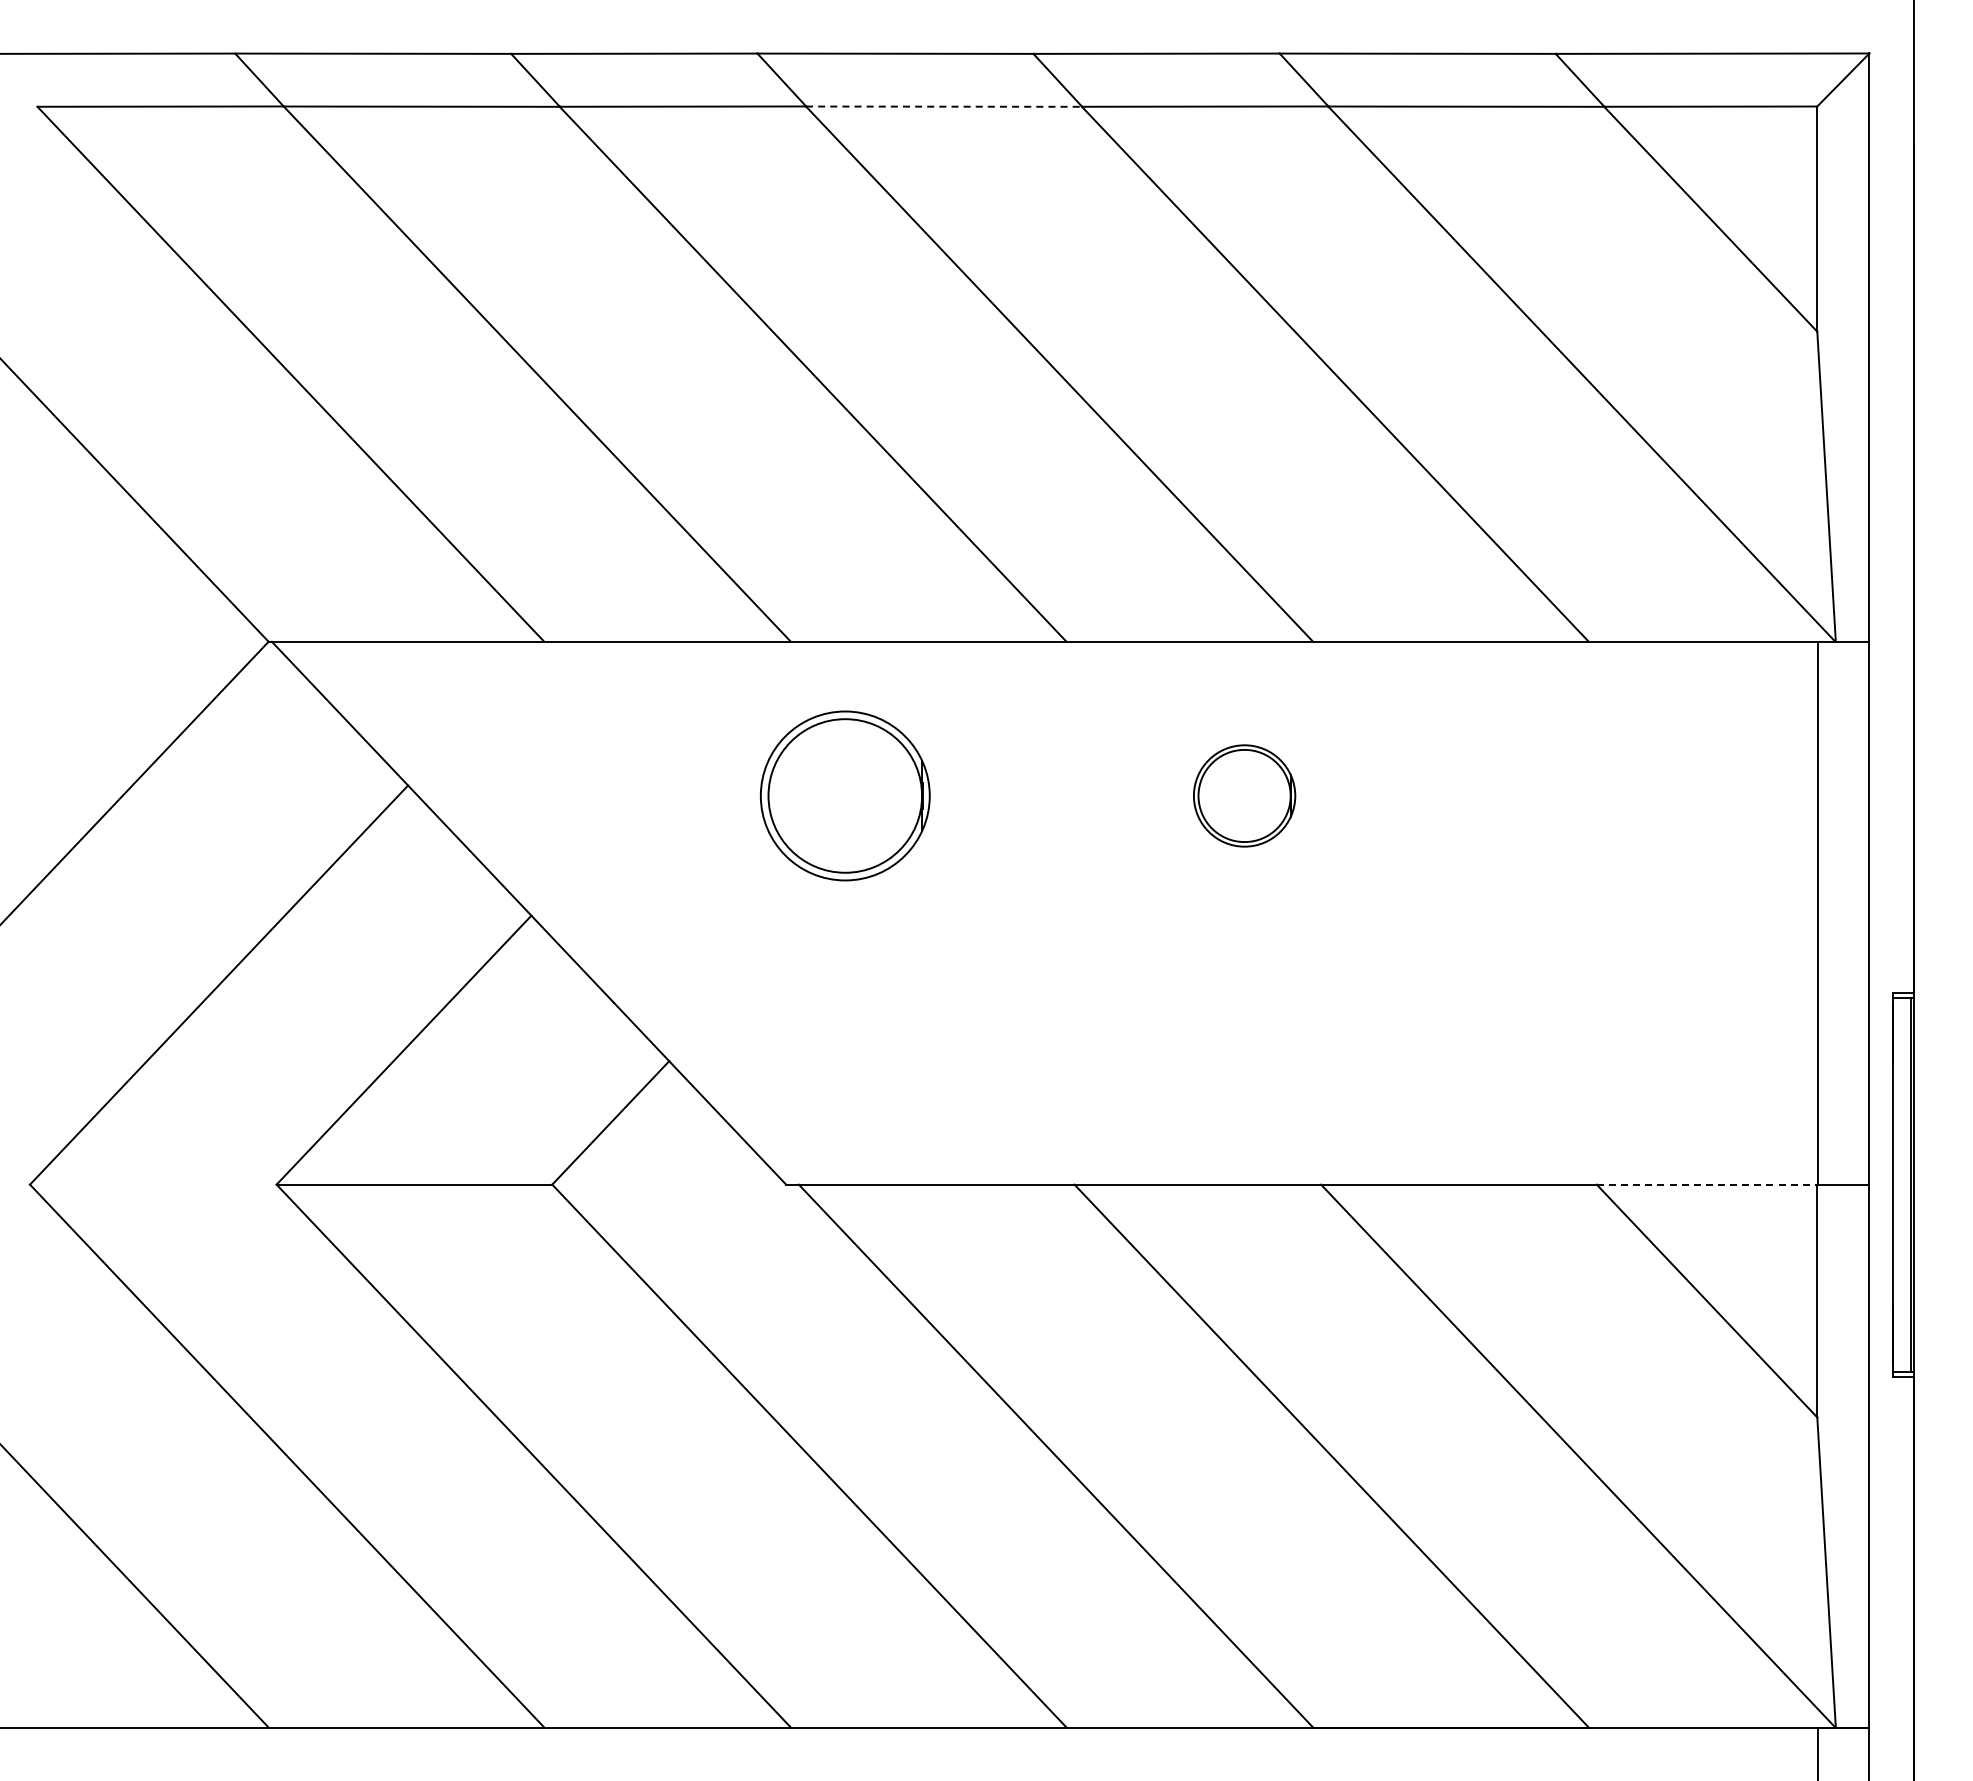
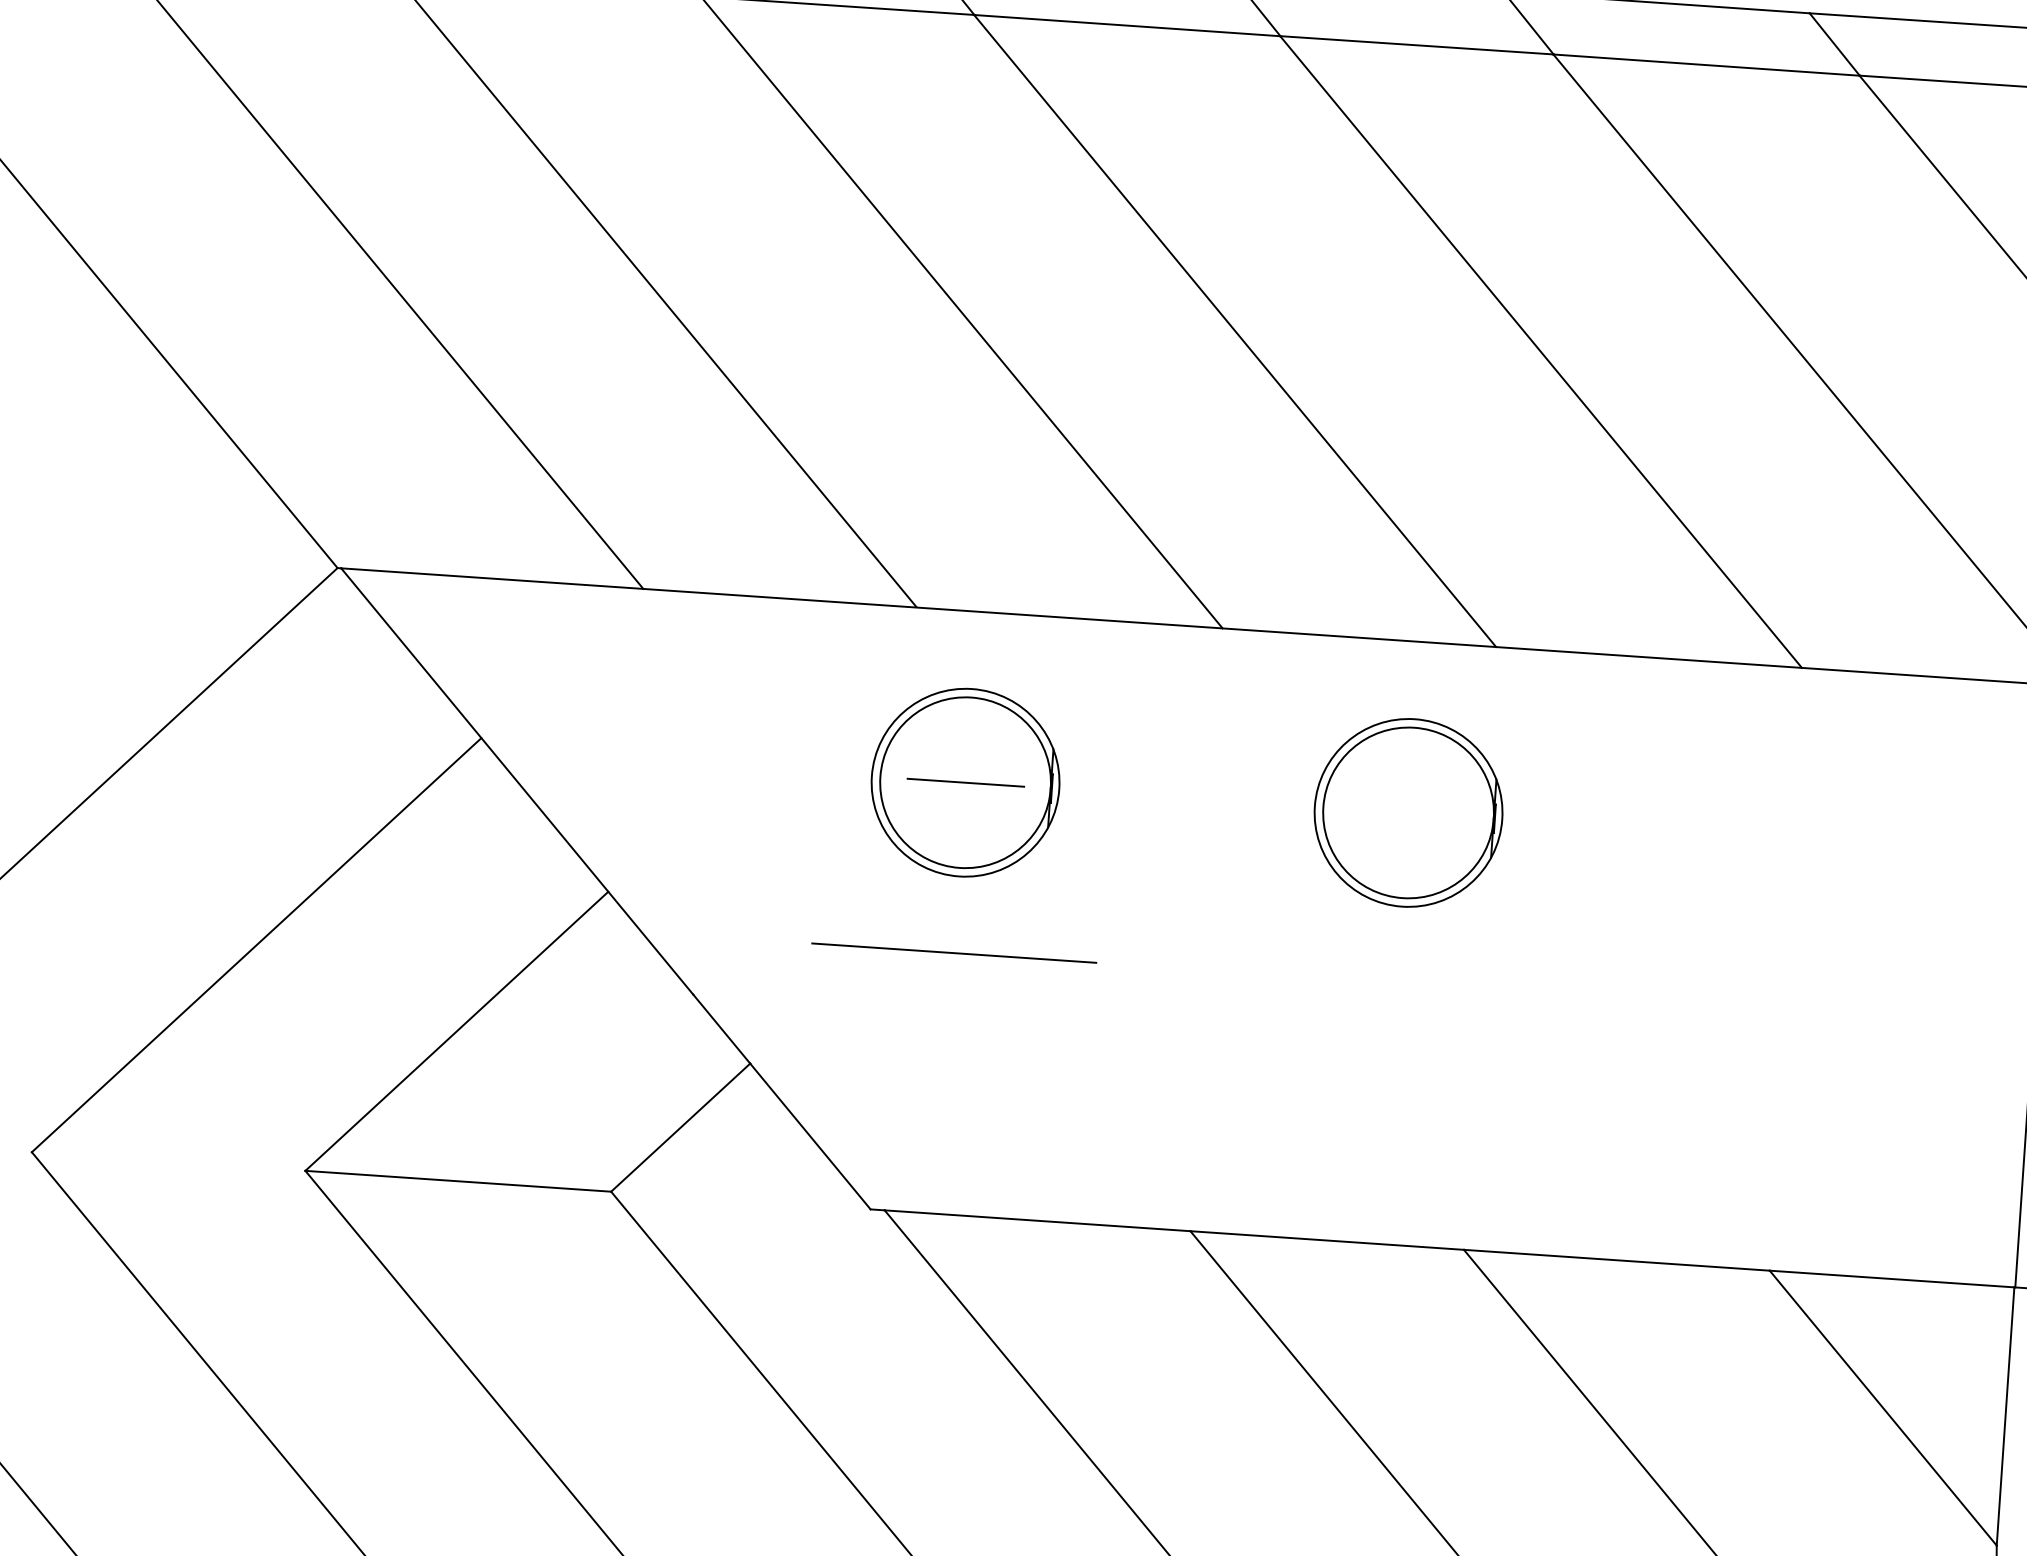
line: (944, 106) -> (1127, 25), dashed -> solid
line: (845, 795) -> (965, 782), added
part: (1244, 795) -> (1408, 812), size x1.67
line: (845, 949) -> (954, 953), added
line: (1707, 1184) -> (1892, 1278), dashed -> solid

